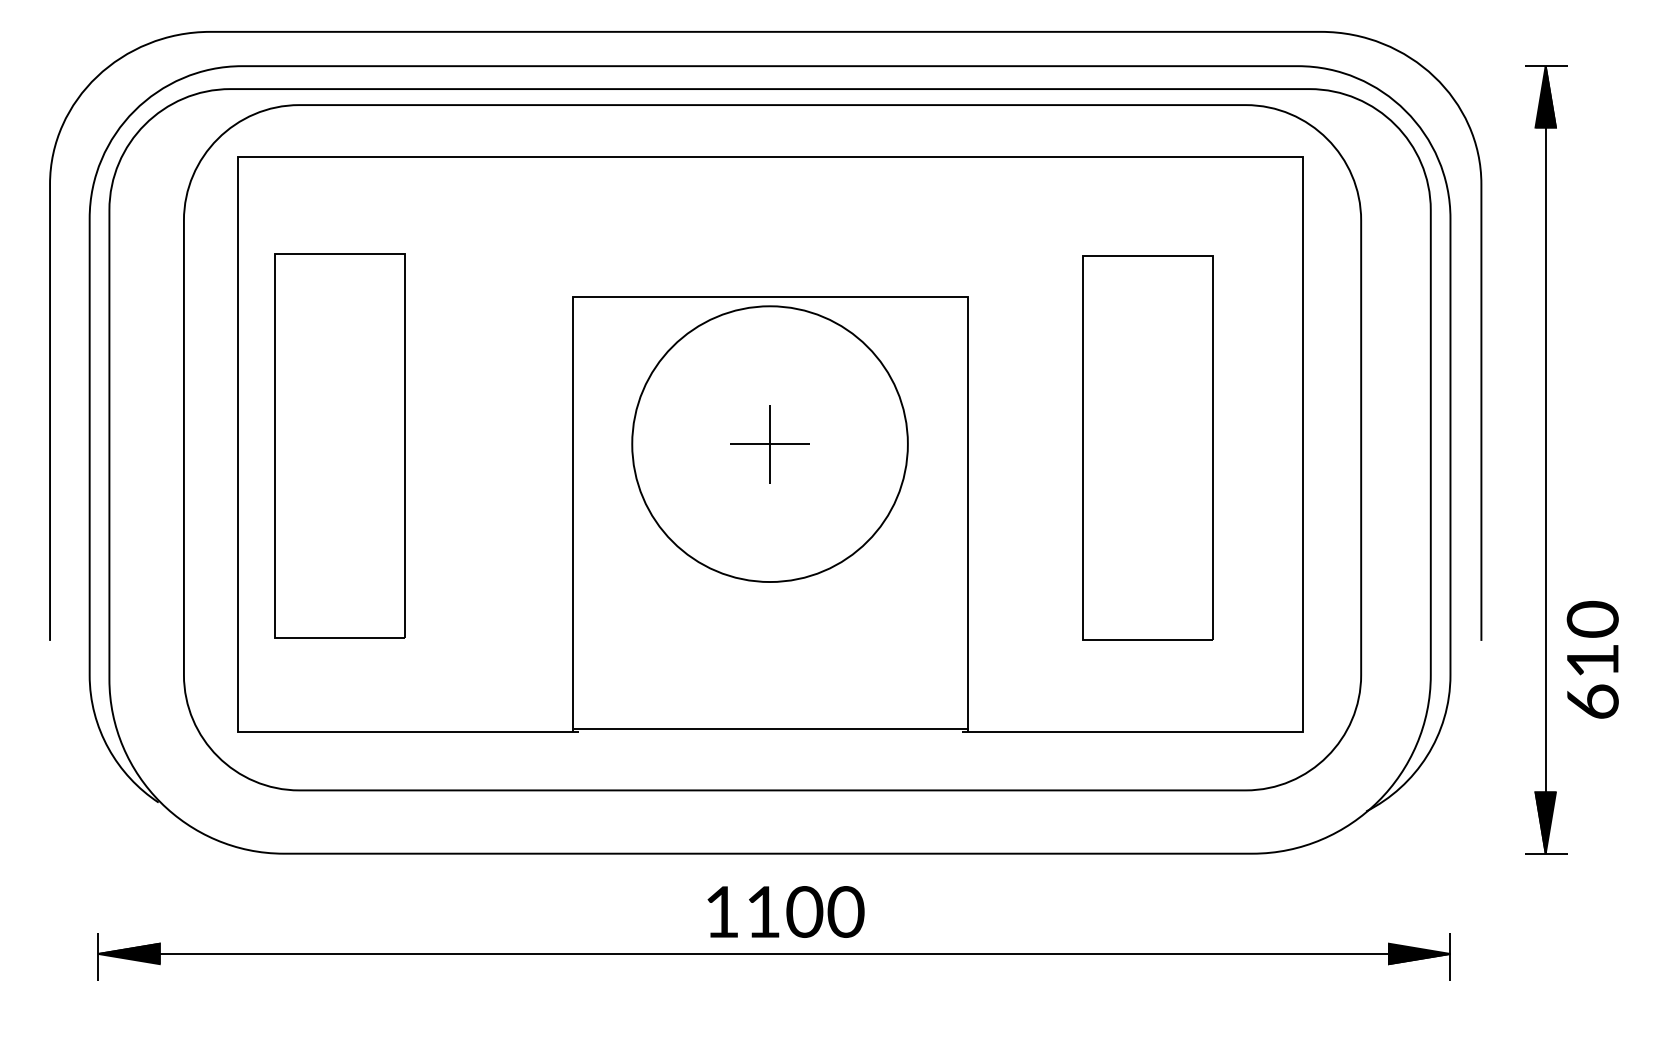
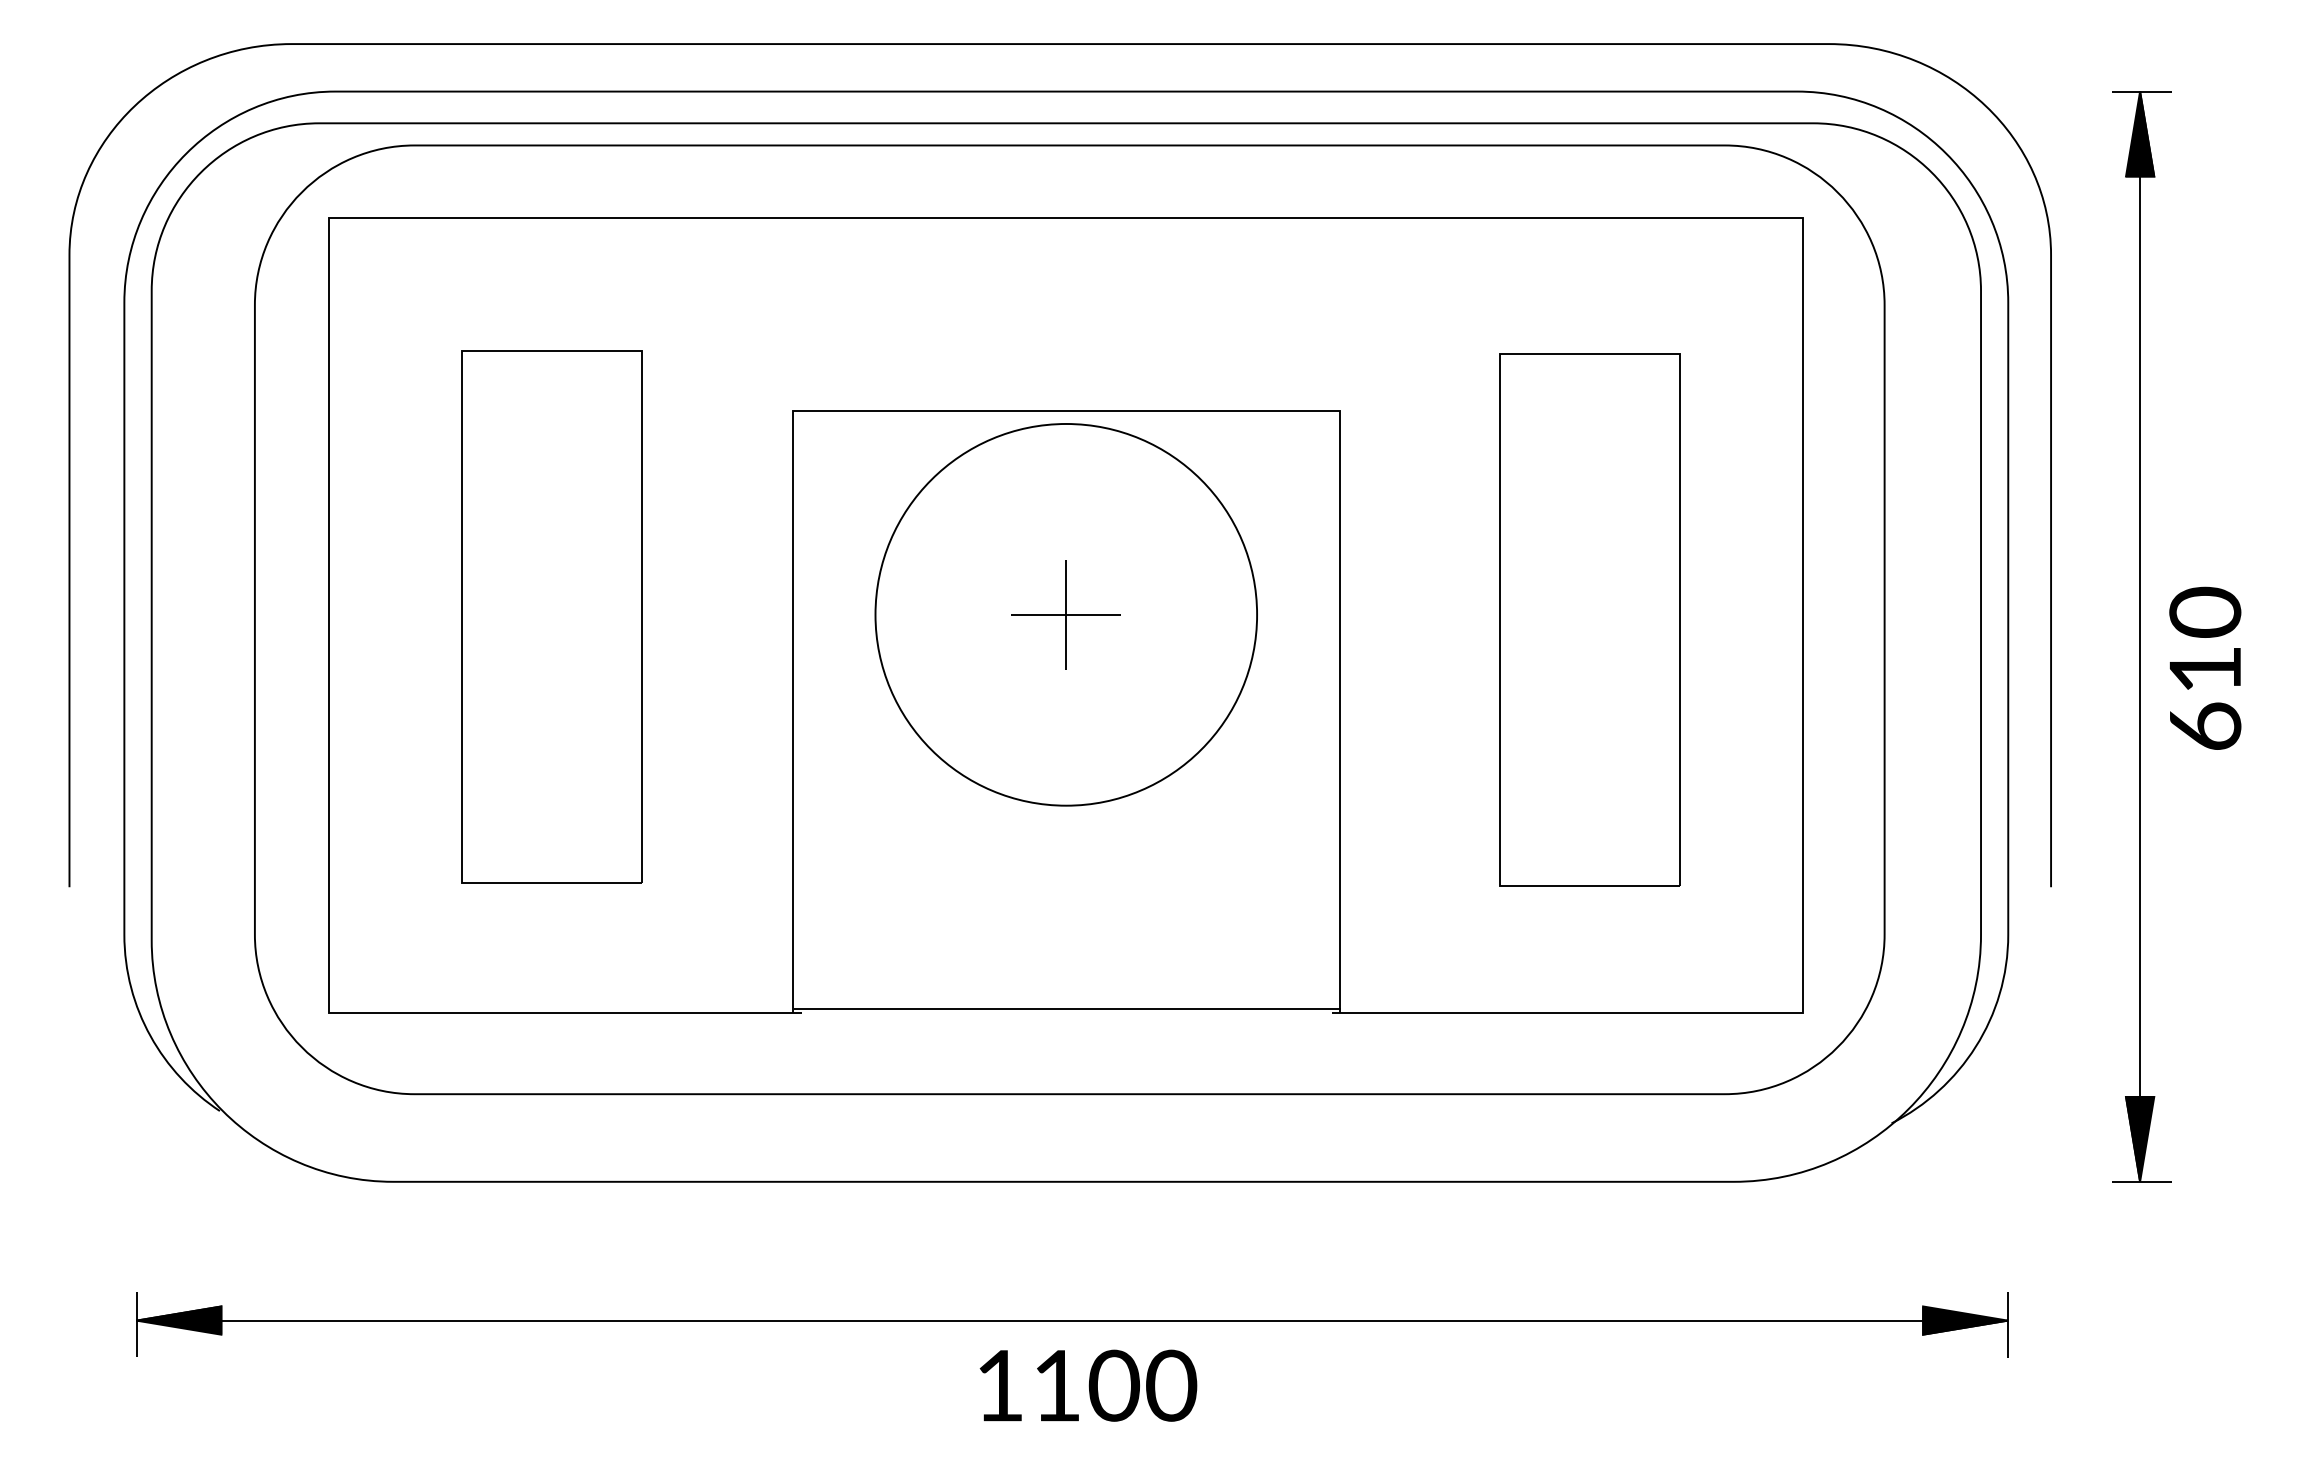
part: (339, 445) -> (551, 616), moved
text: (1592, 659) -> (2204, 667), moved
text: (785, 911) -> (1087, 1385), moved

